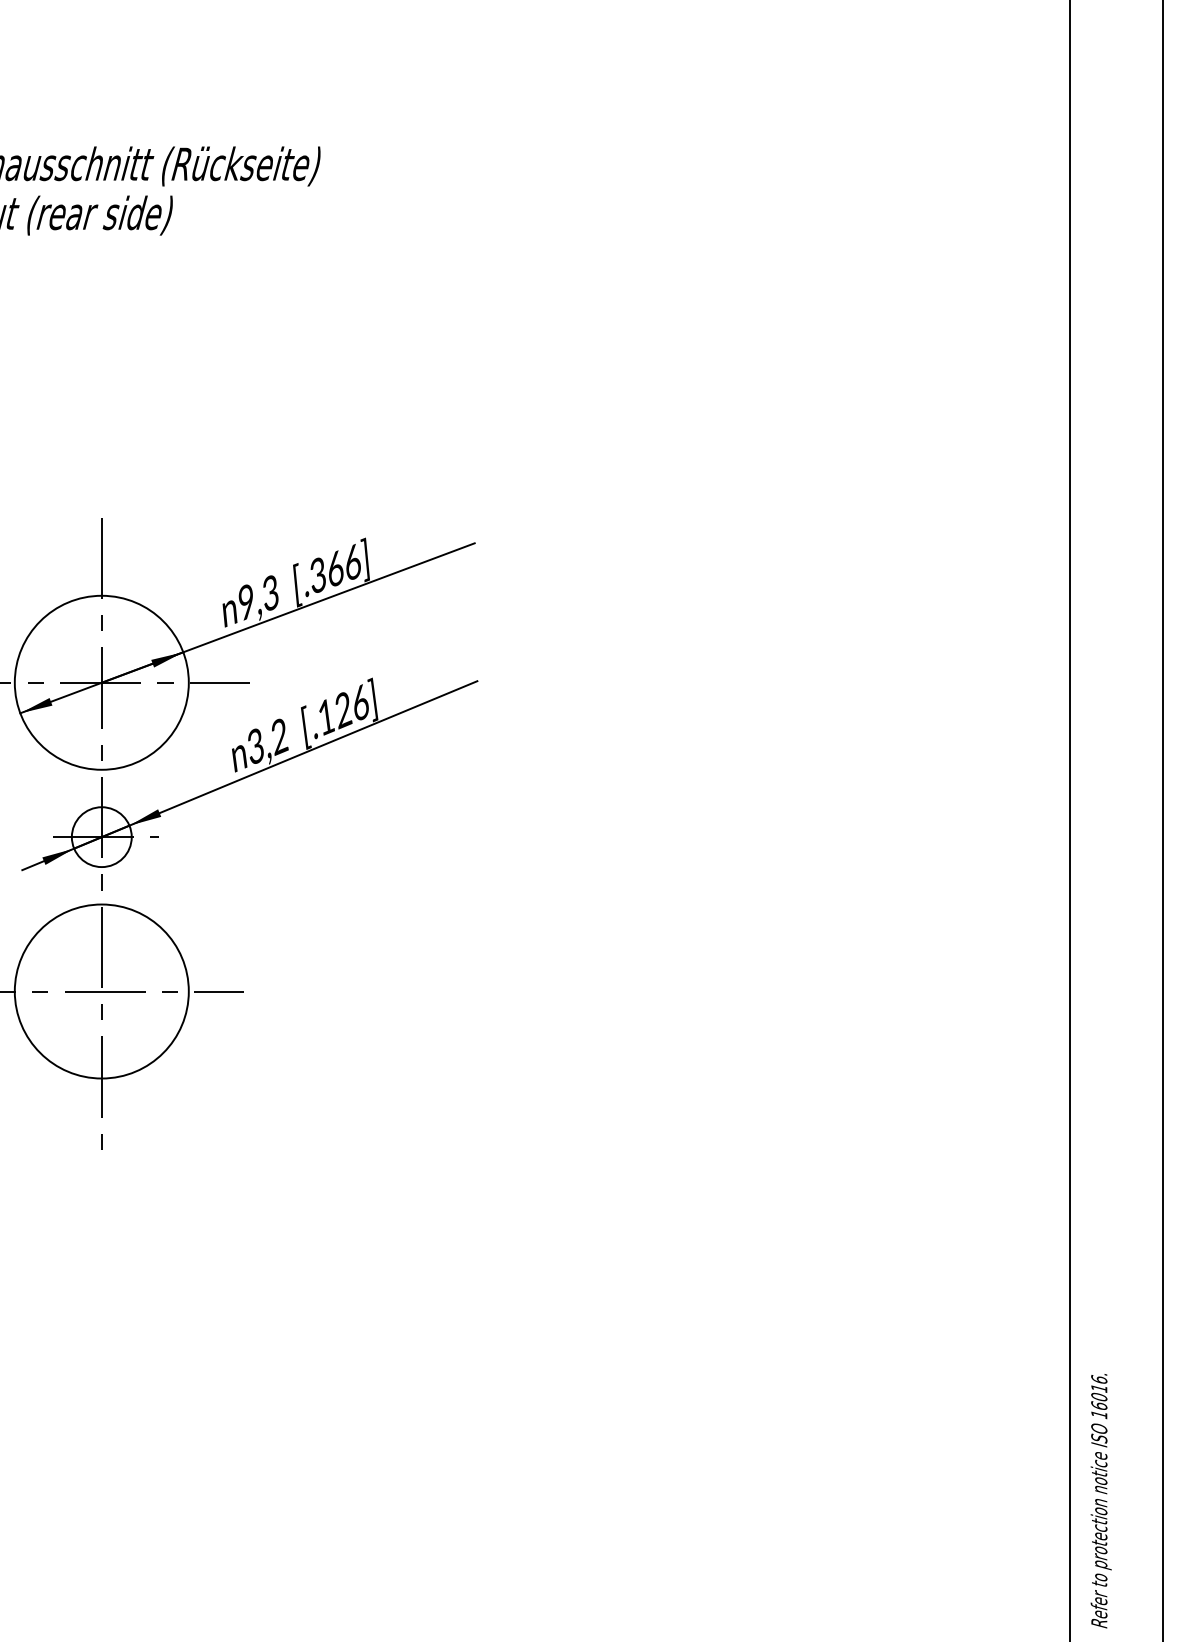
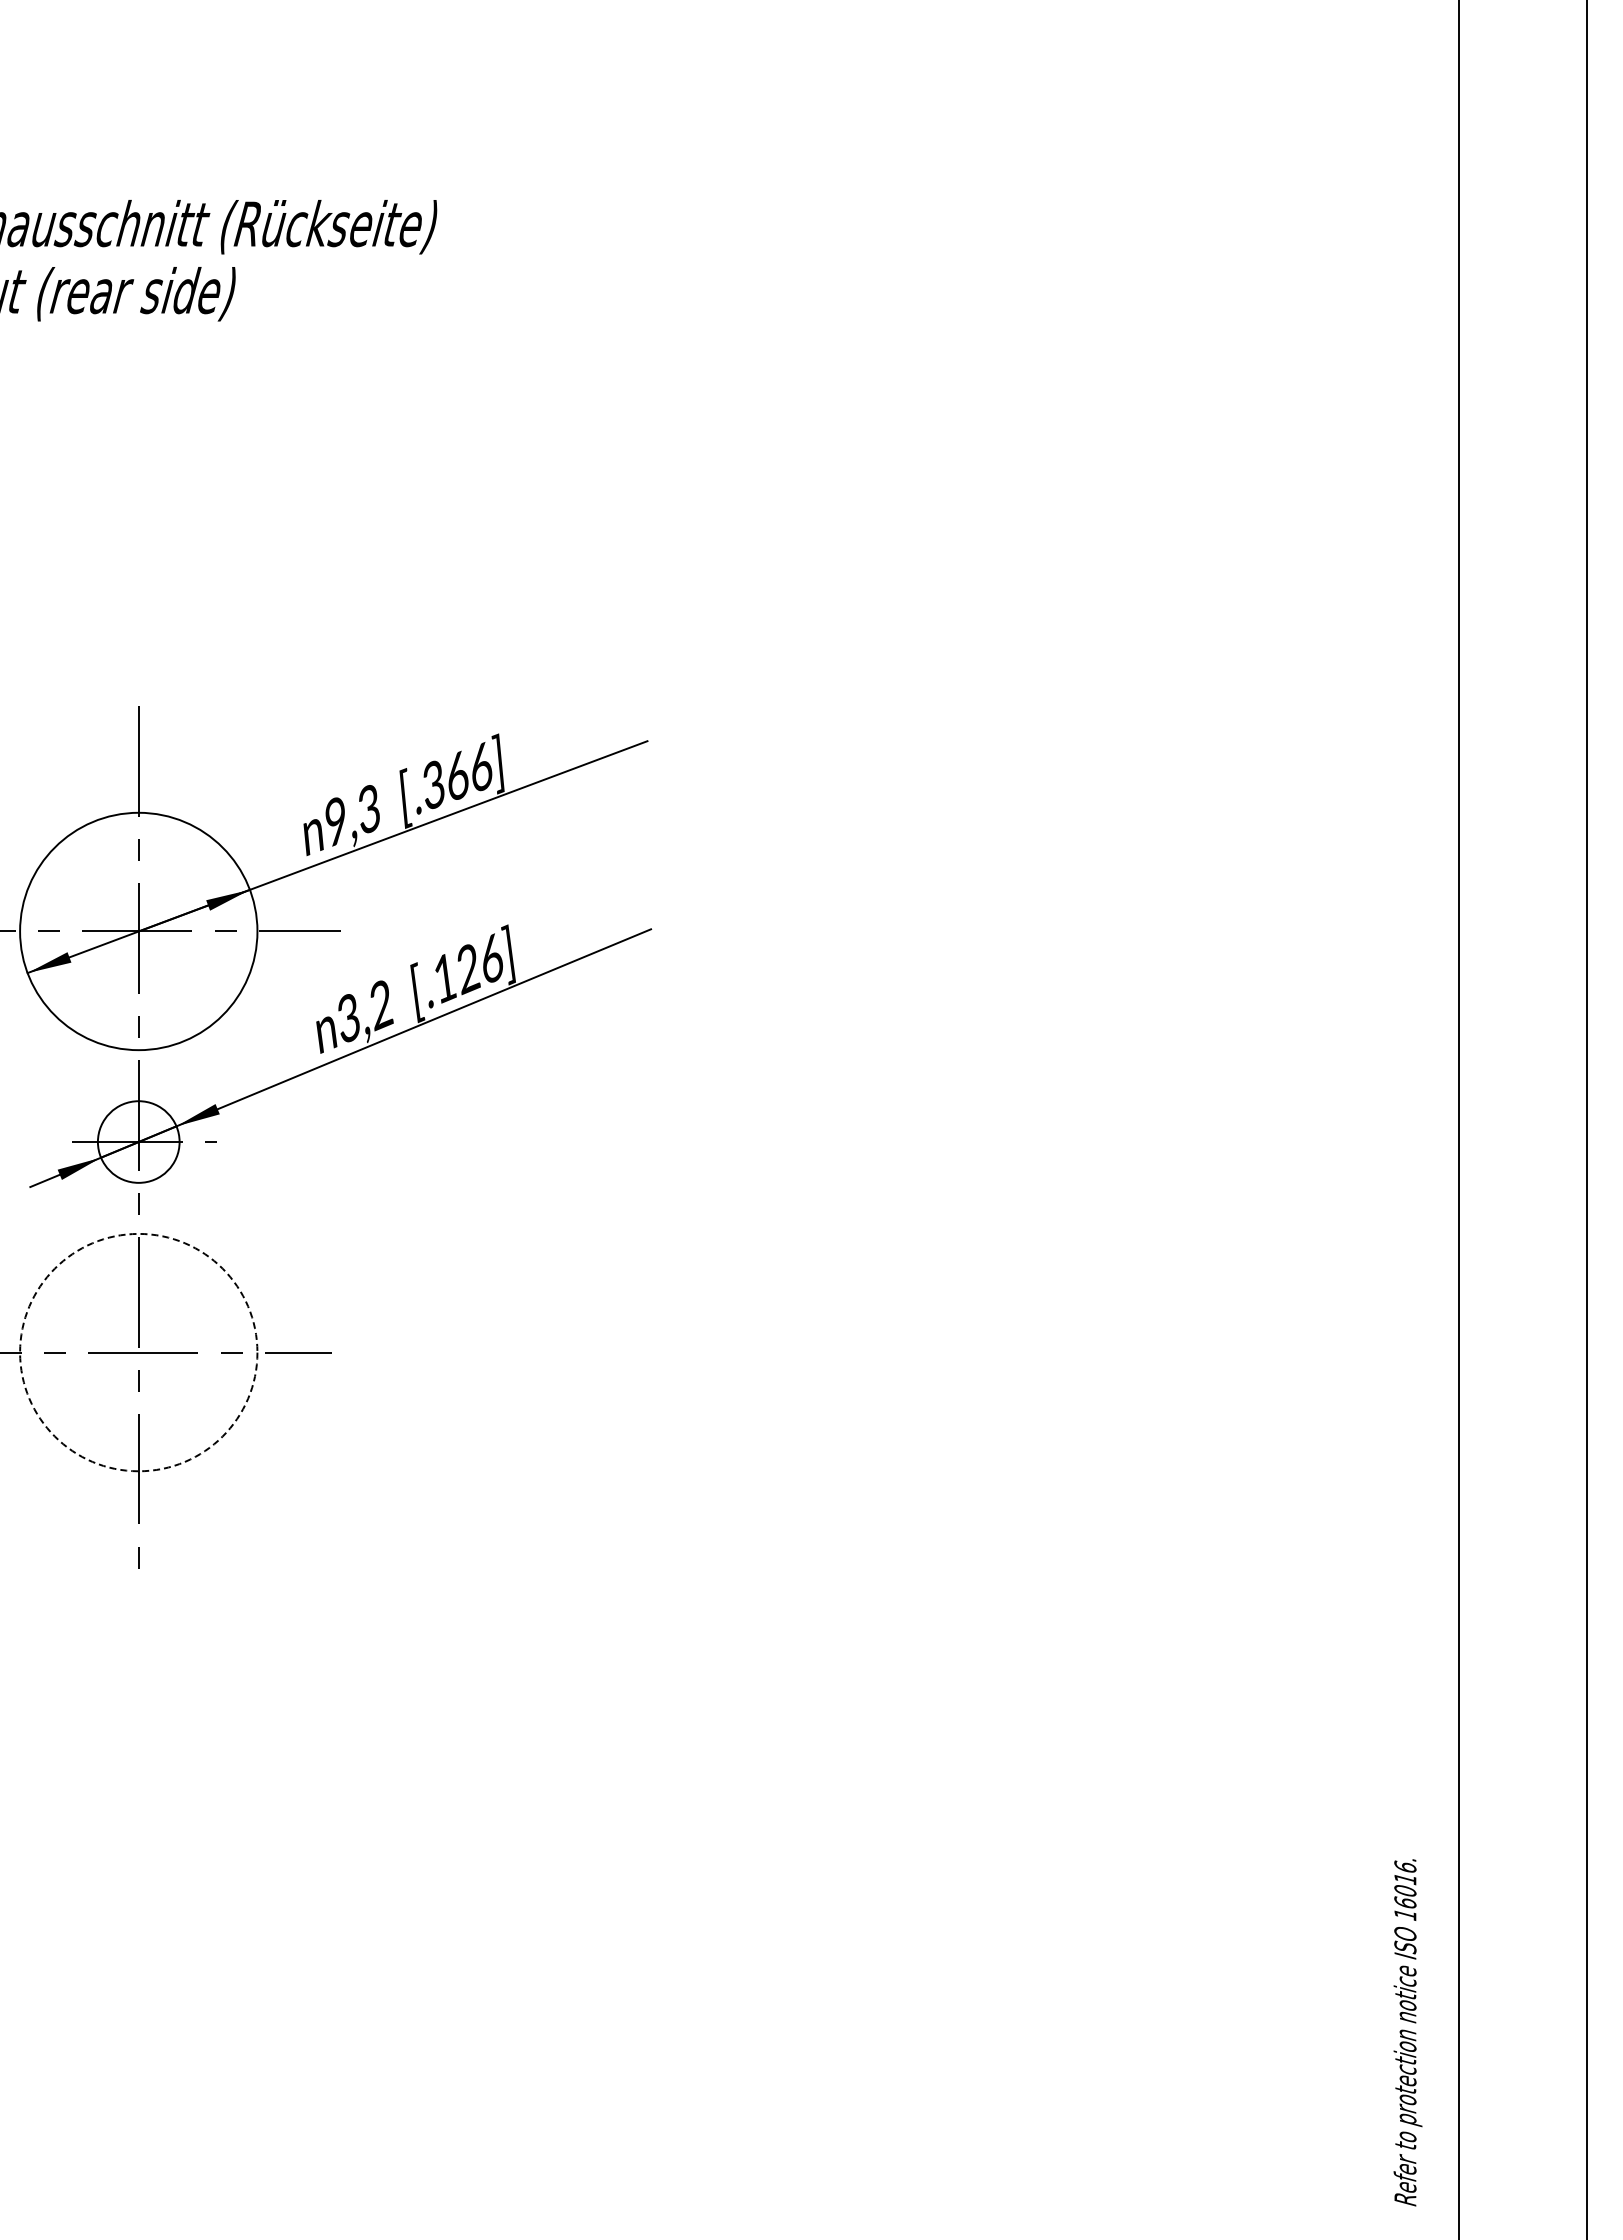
circle: (101, 991) -> (138, 1352), solid -> dashed
text: (1100, 1500) -> (1407, 2032), moved

